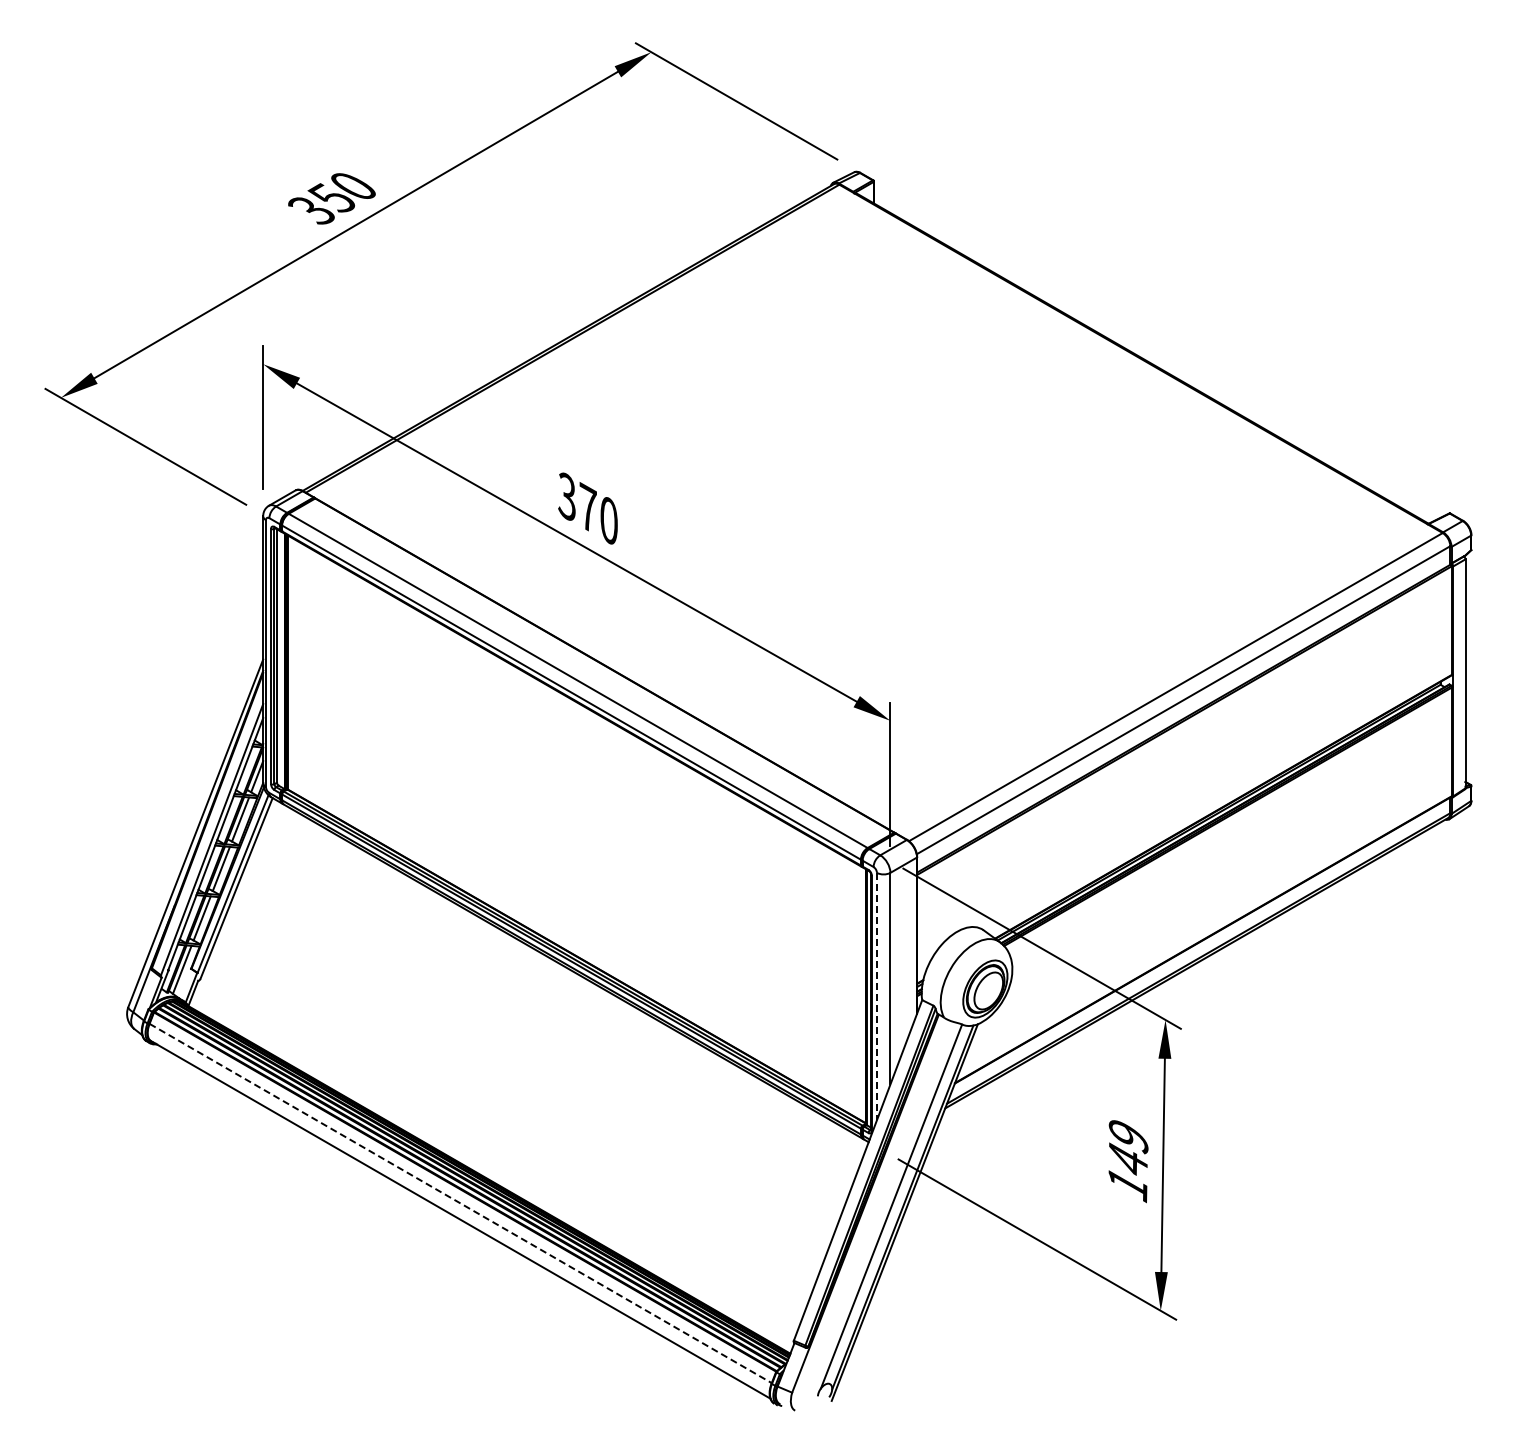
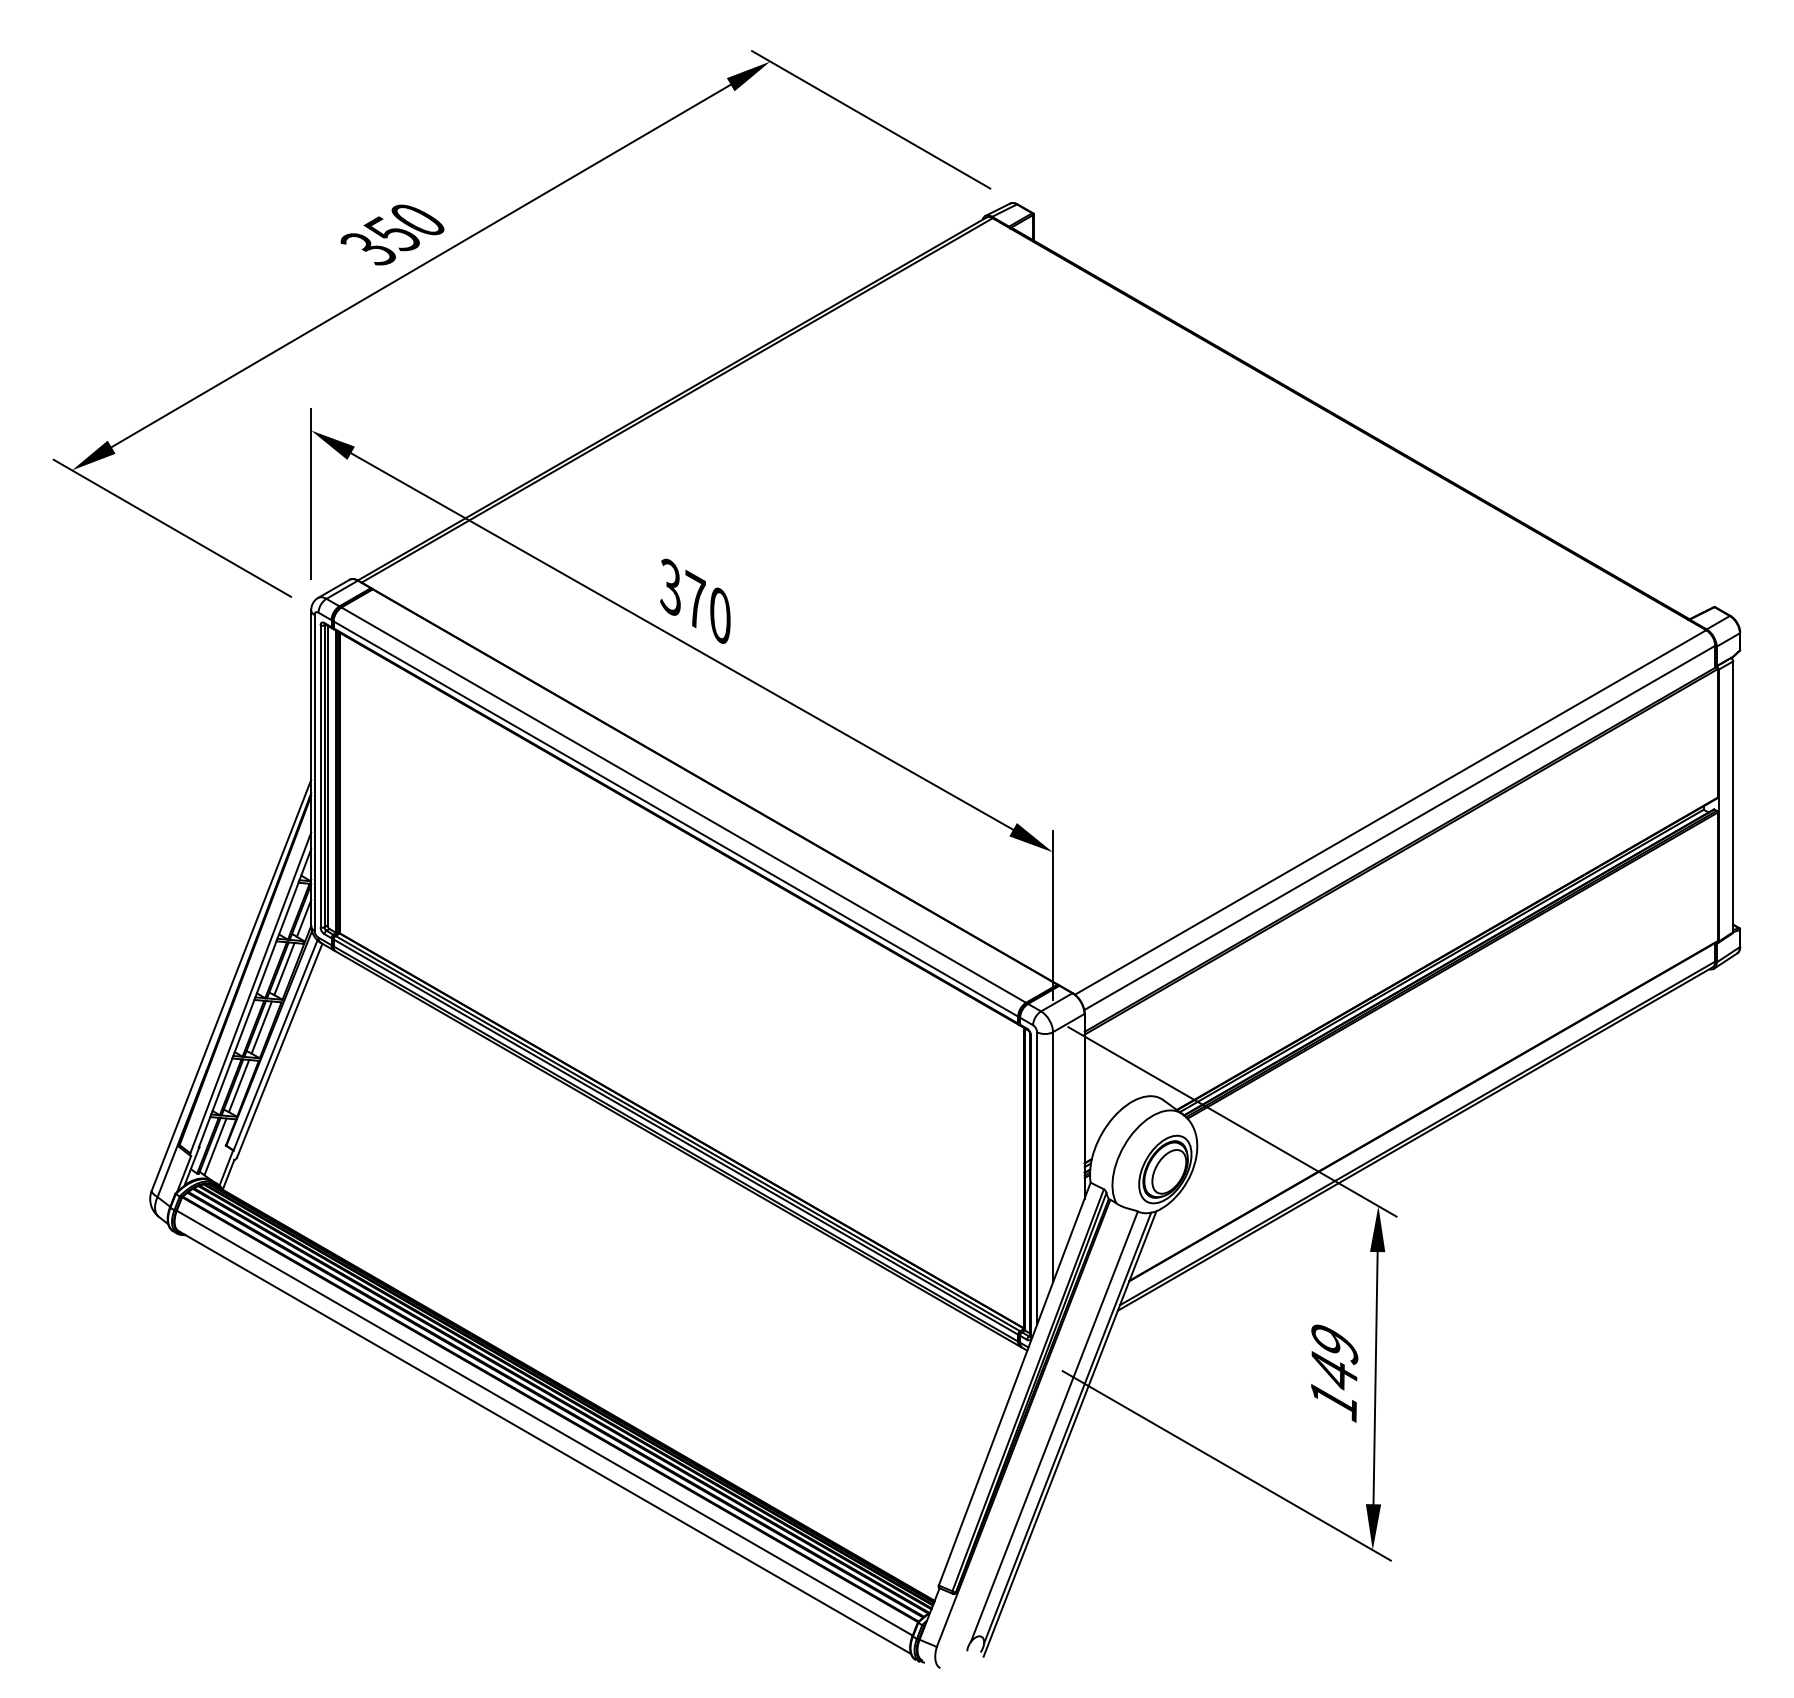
line: (876, 996) -> (1036, 1178), dashed -> solid
line: (461, 1203) -> (545, 1423), dashed -> solid

